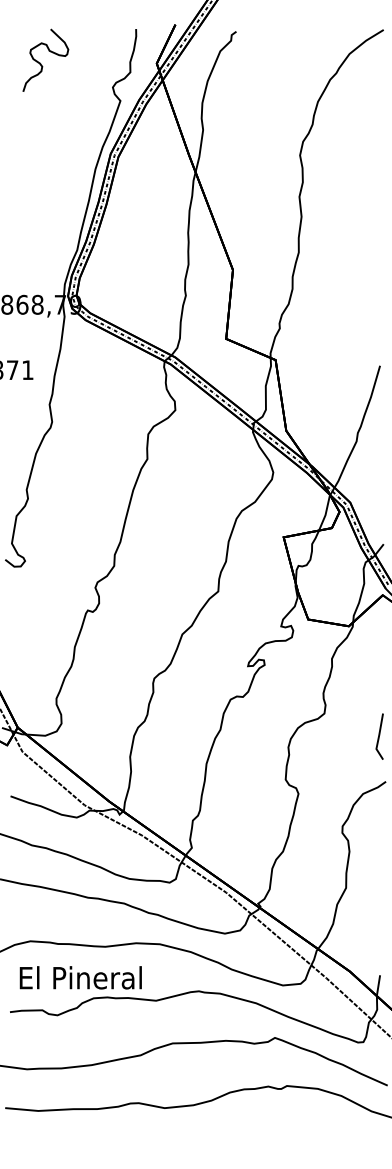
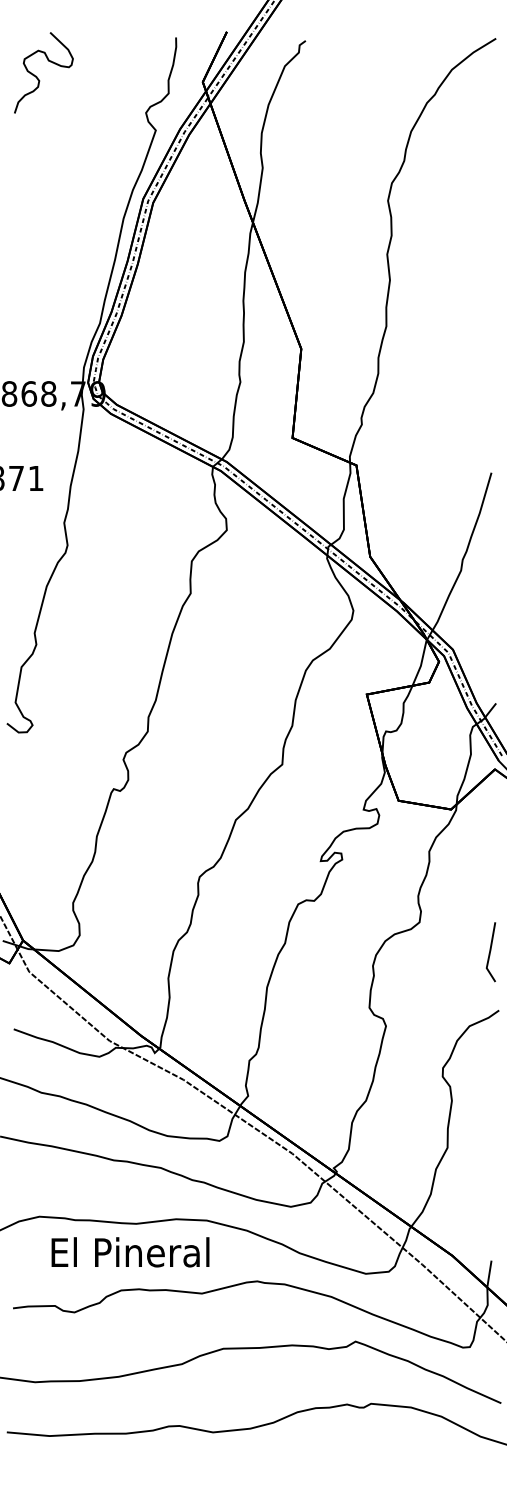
curve: (41, 63) -> (38, 76), moved
text: (80, 977) -> (130, 1251), moved

